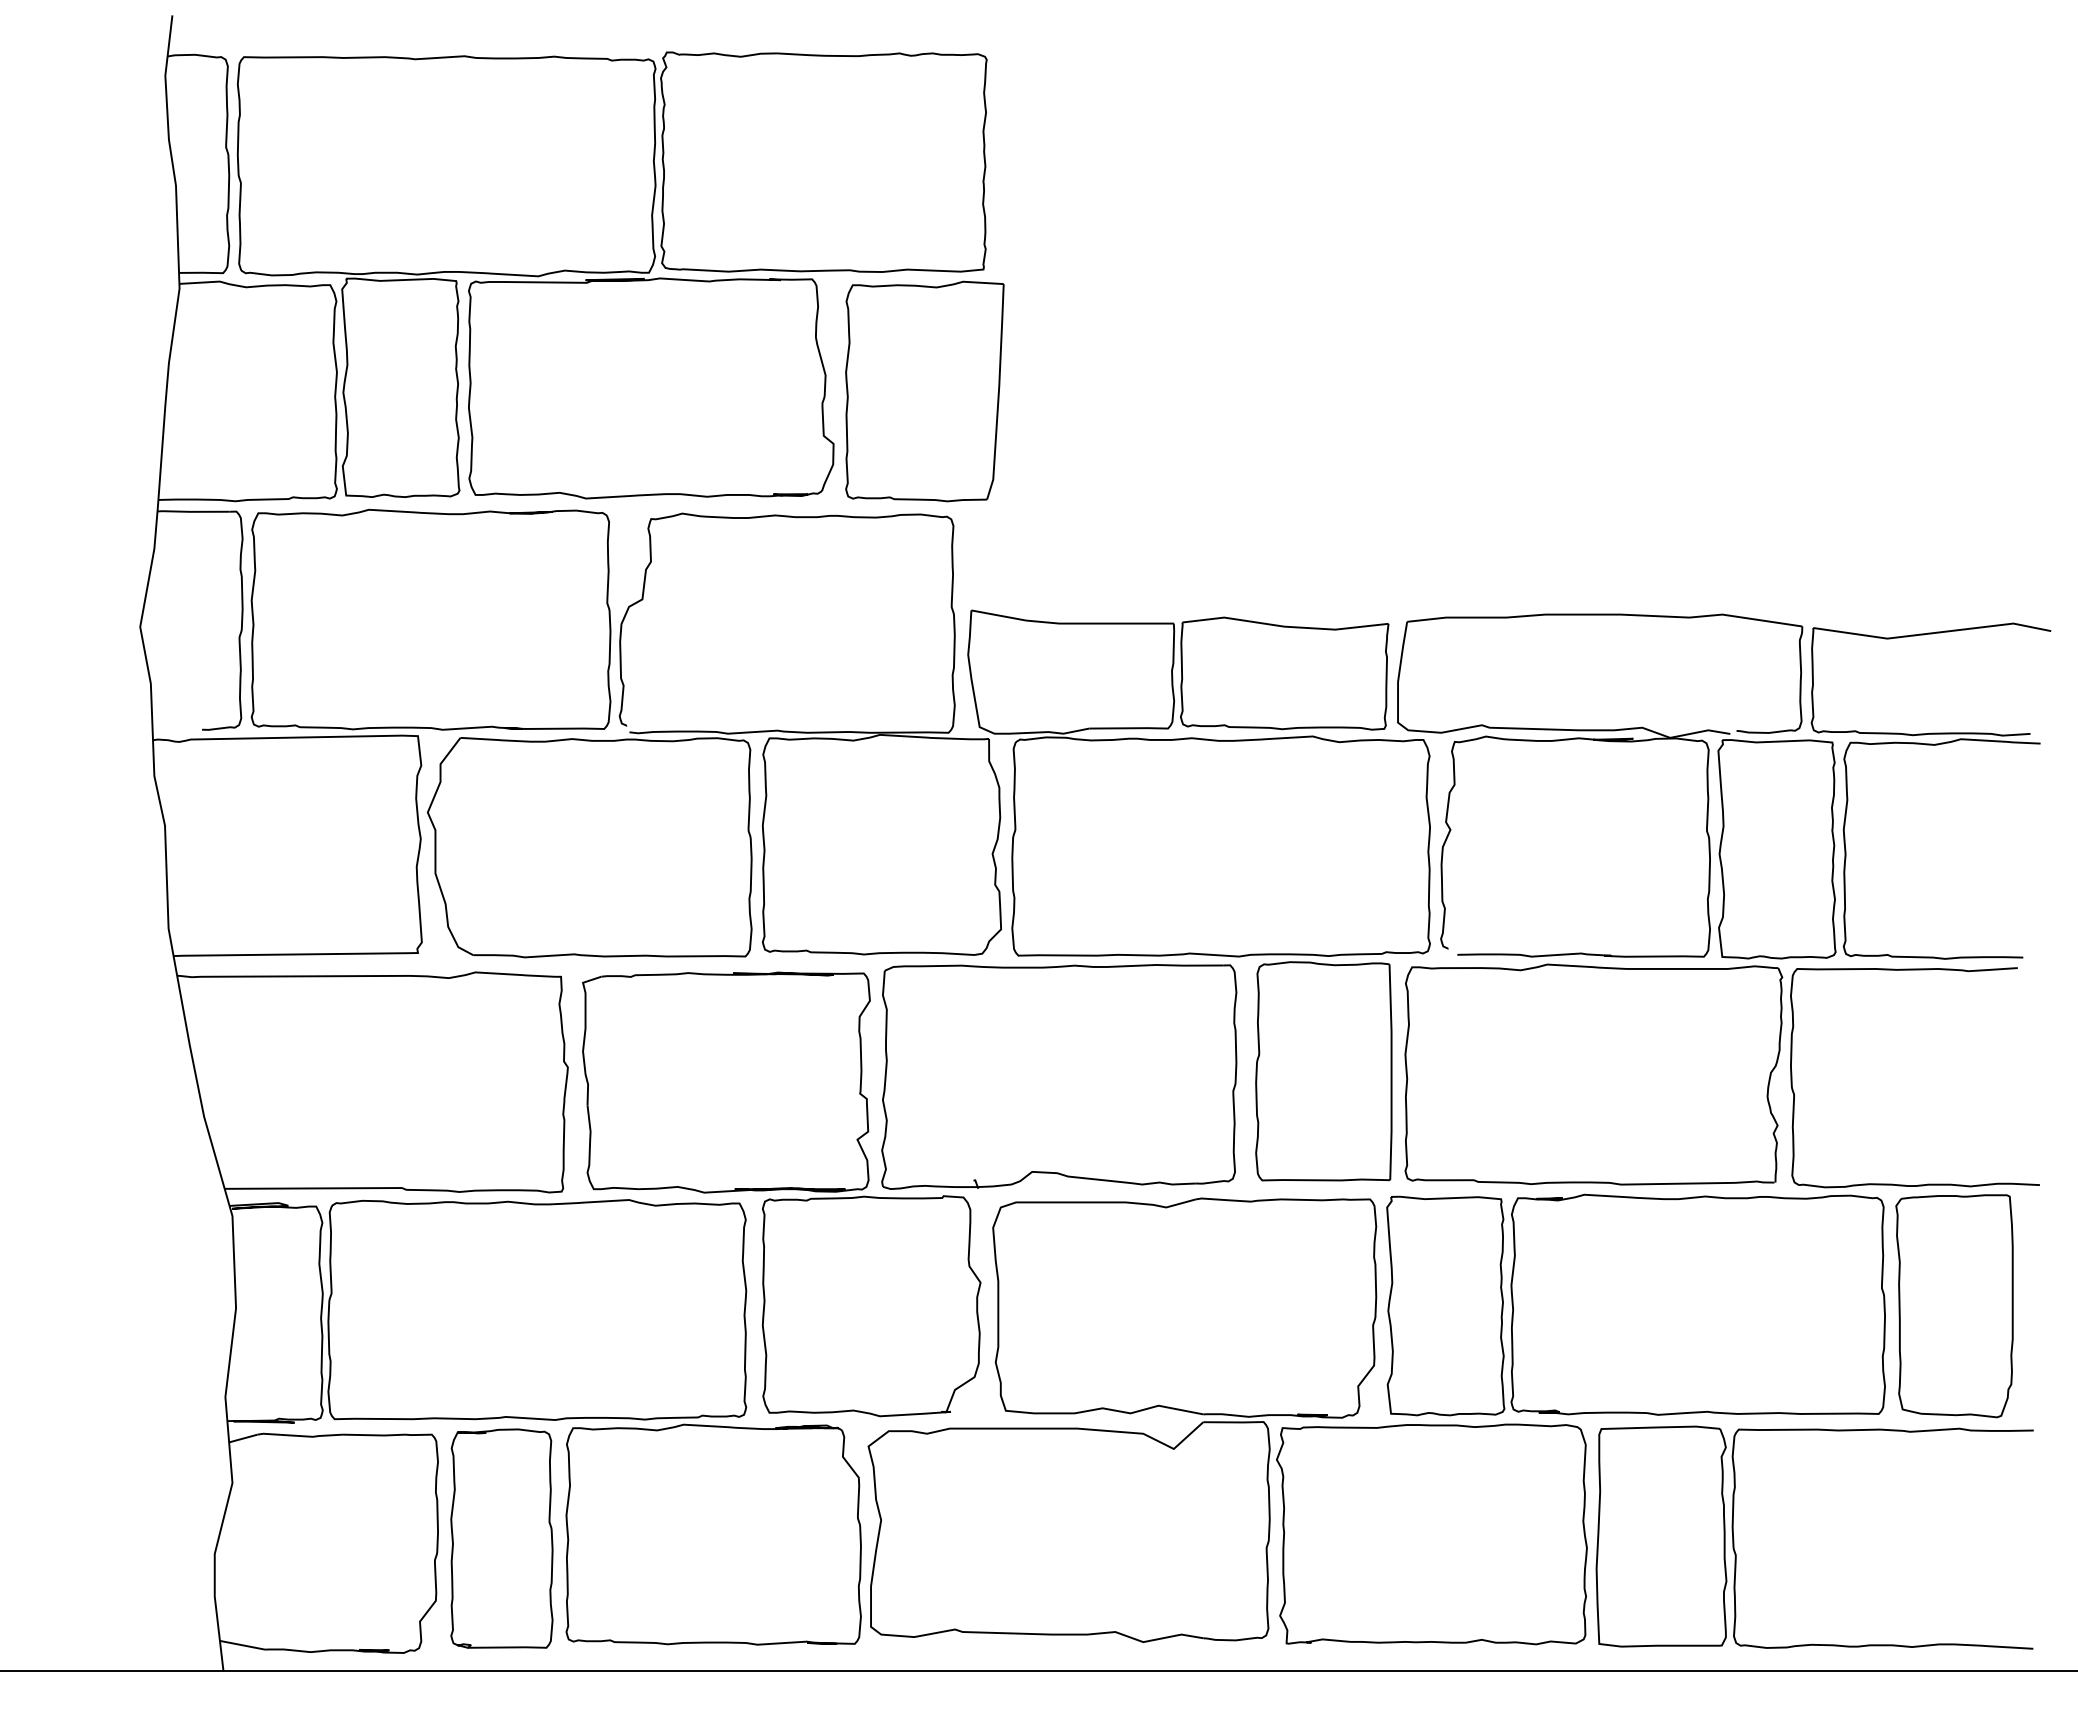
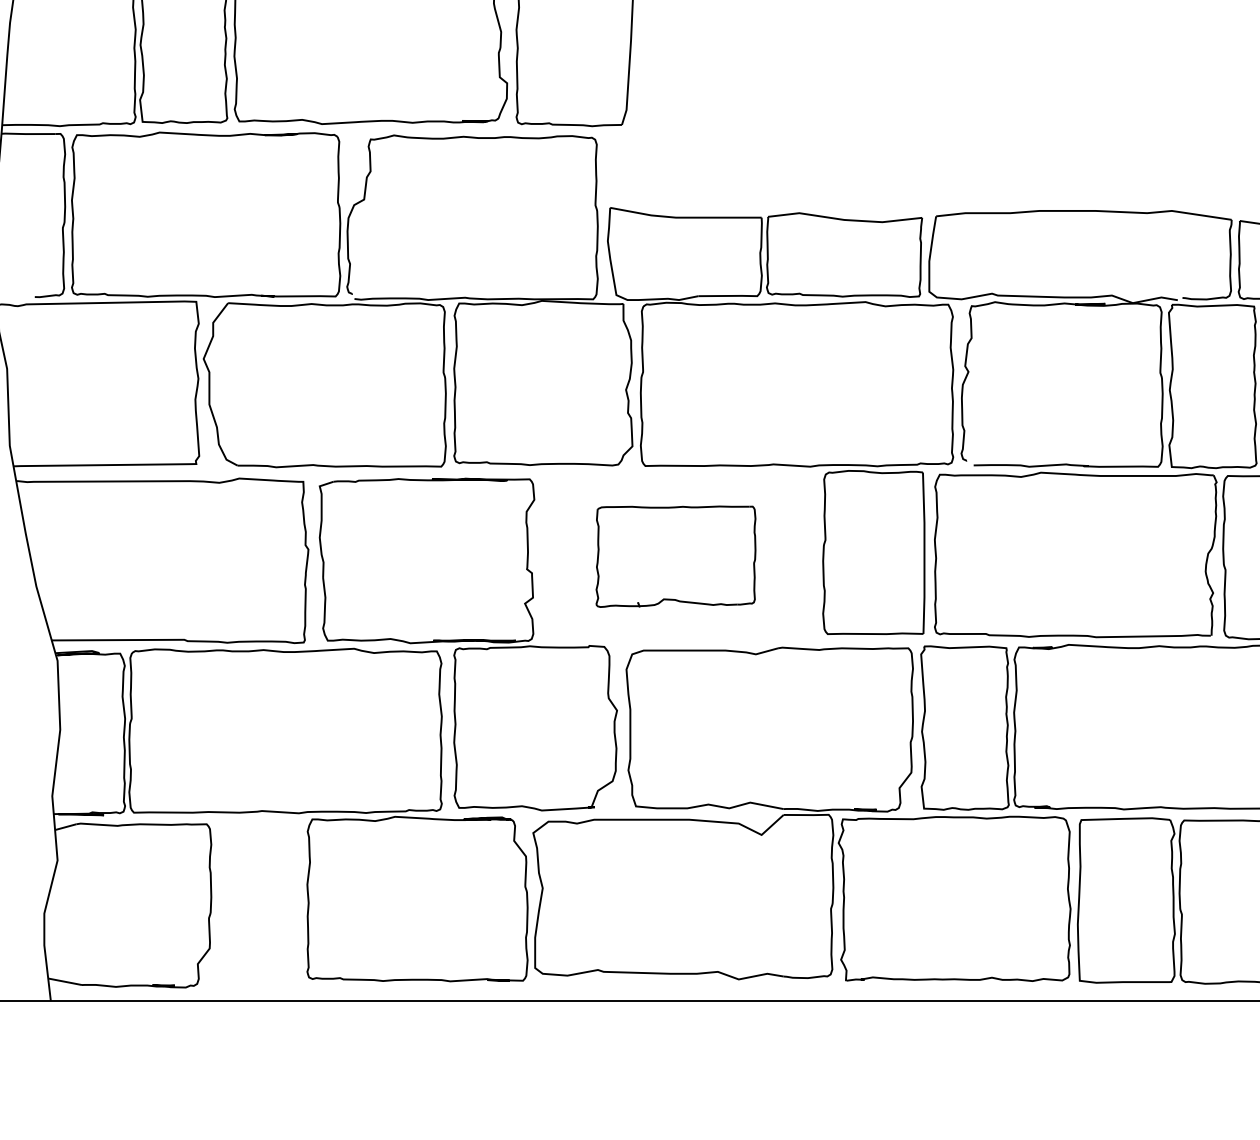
part: (1059, 1076) -> (676, 556), size x0.6
part: (501, 1538) -> (258, 901), removed

